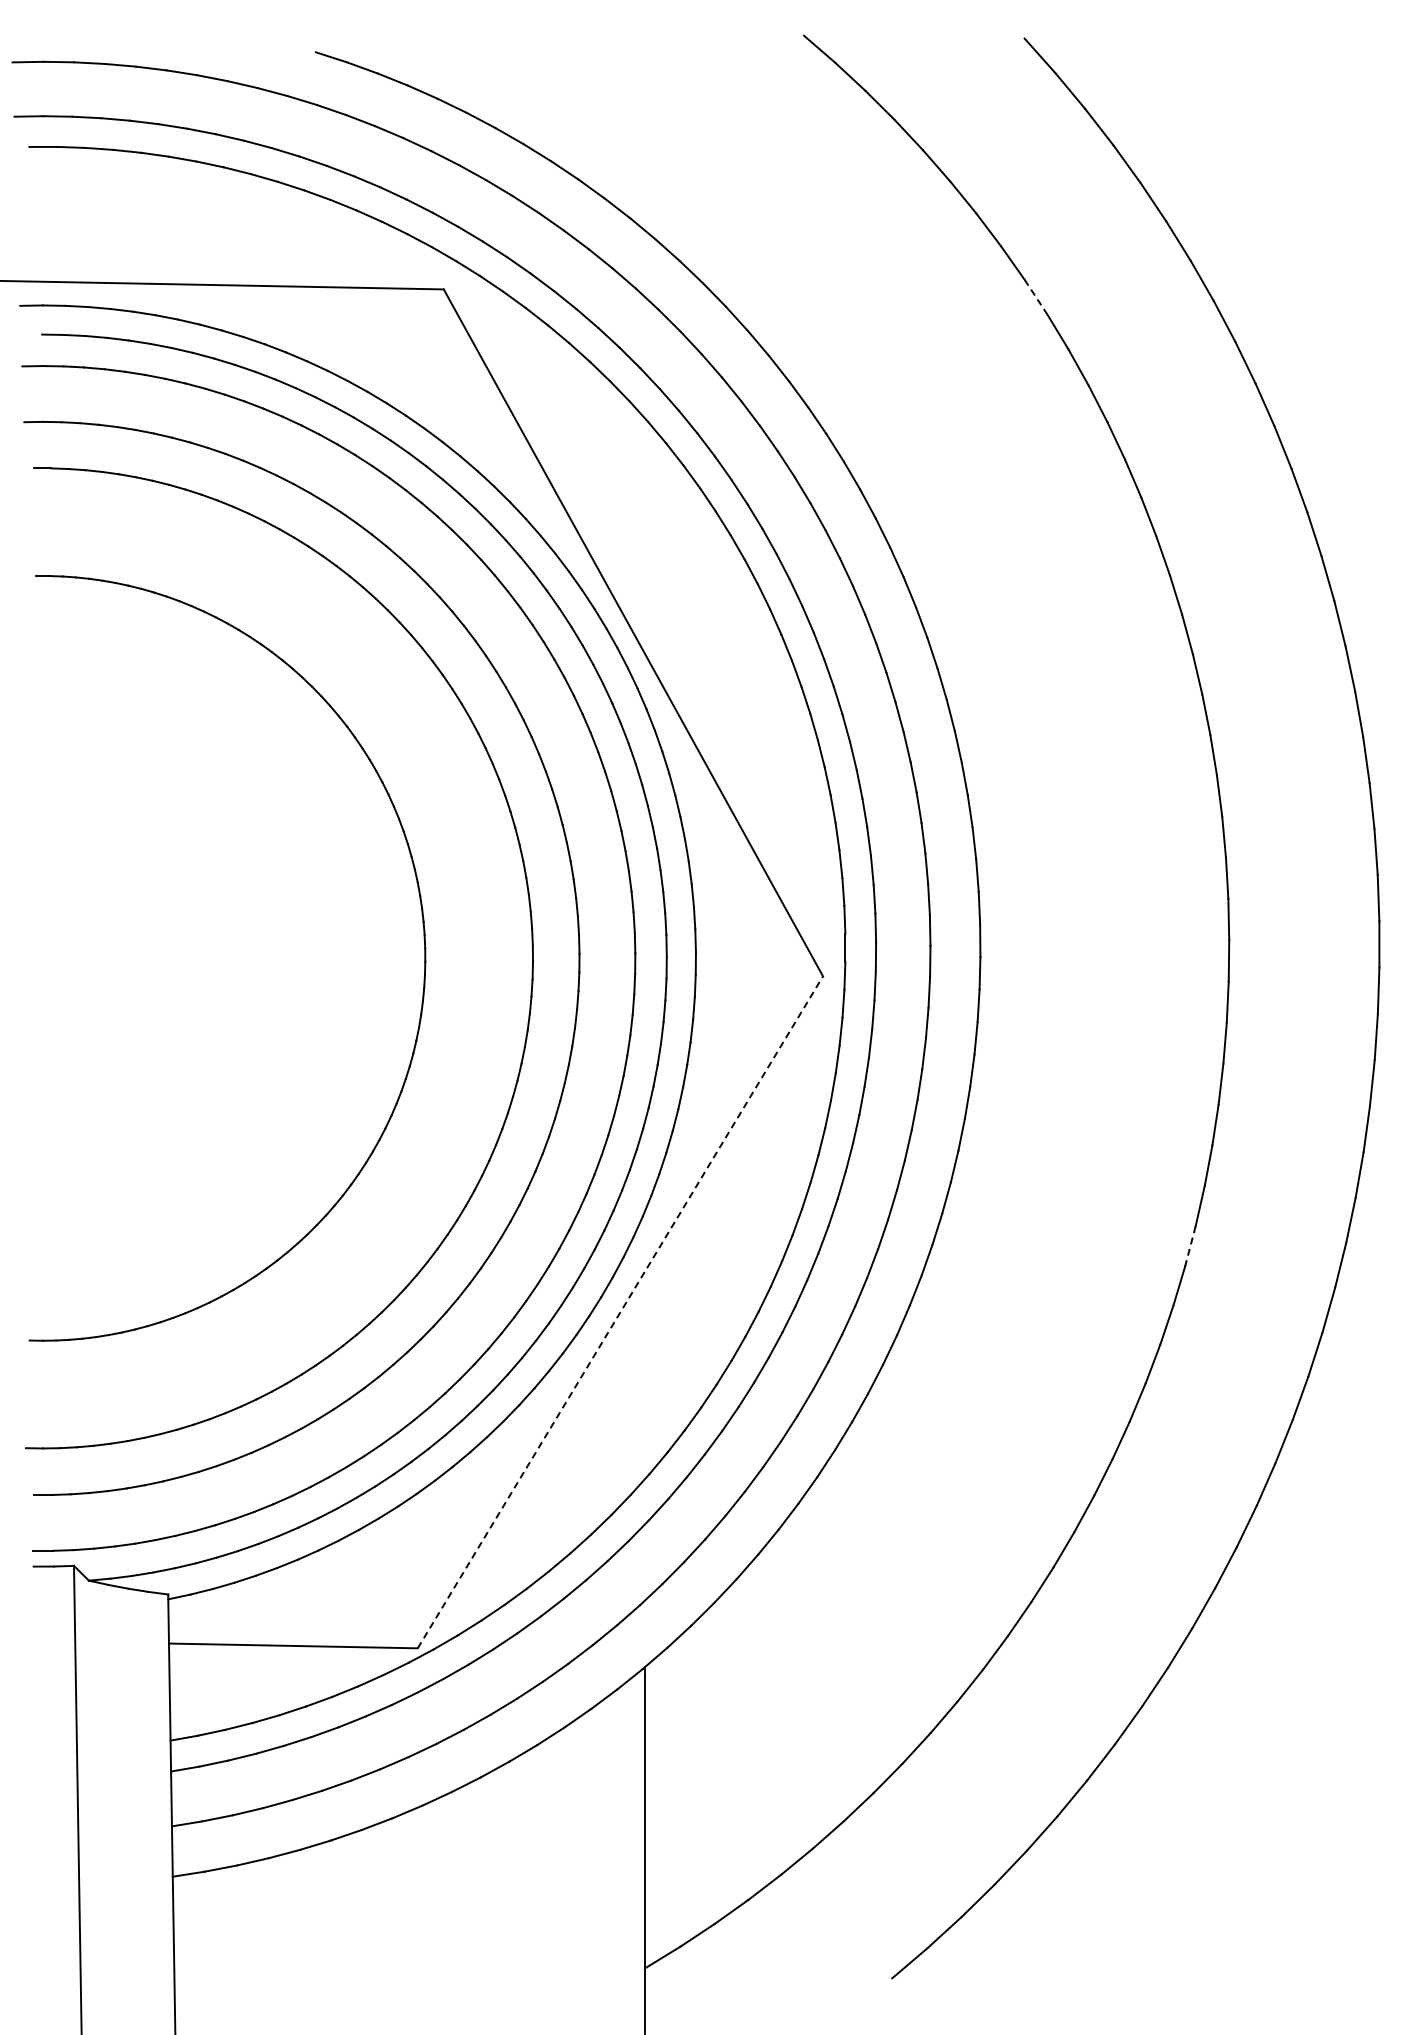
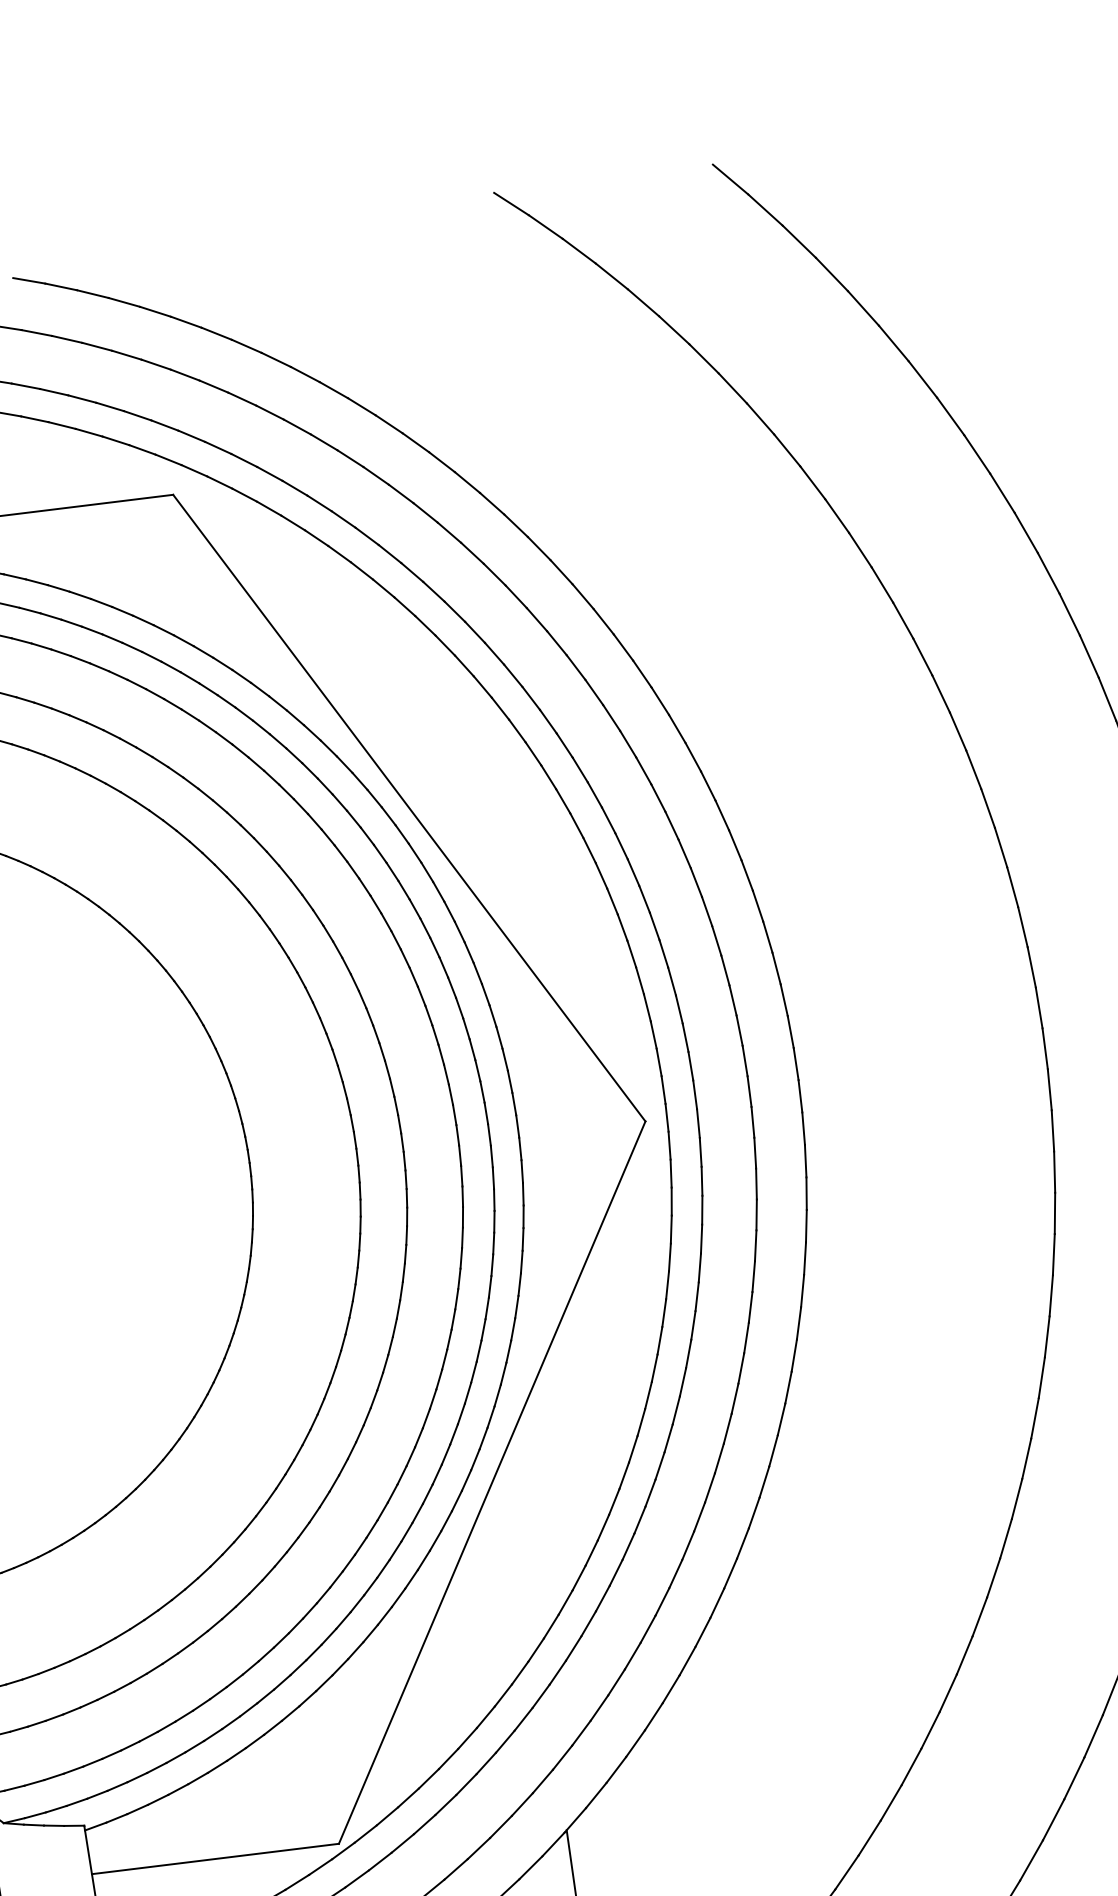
line: (1035, 297) -> (760, 419), dashed -> solid
line: (1190, 1246) -> (1047, 1337), dashed -> solid
line: (620, 1311) -> (492, 1481), dashed -> solid

